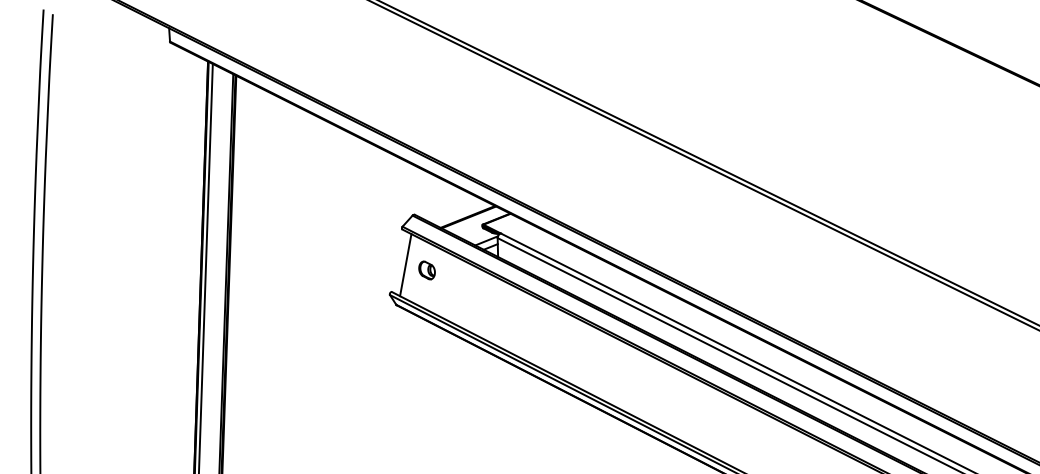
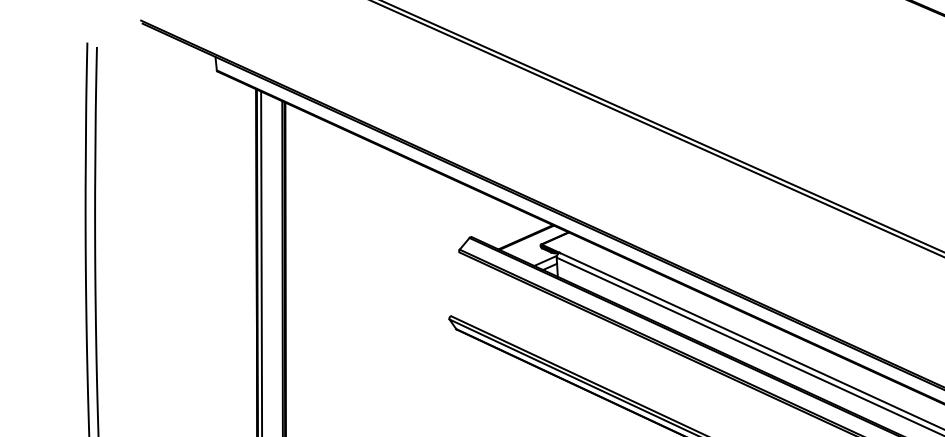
line: (405, 265) -> (464, 288), removed
part: (426, 270) -> (485, 293), removed

